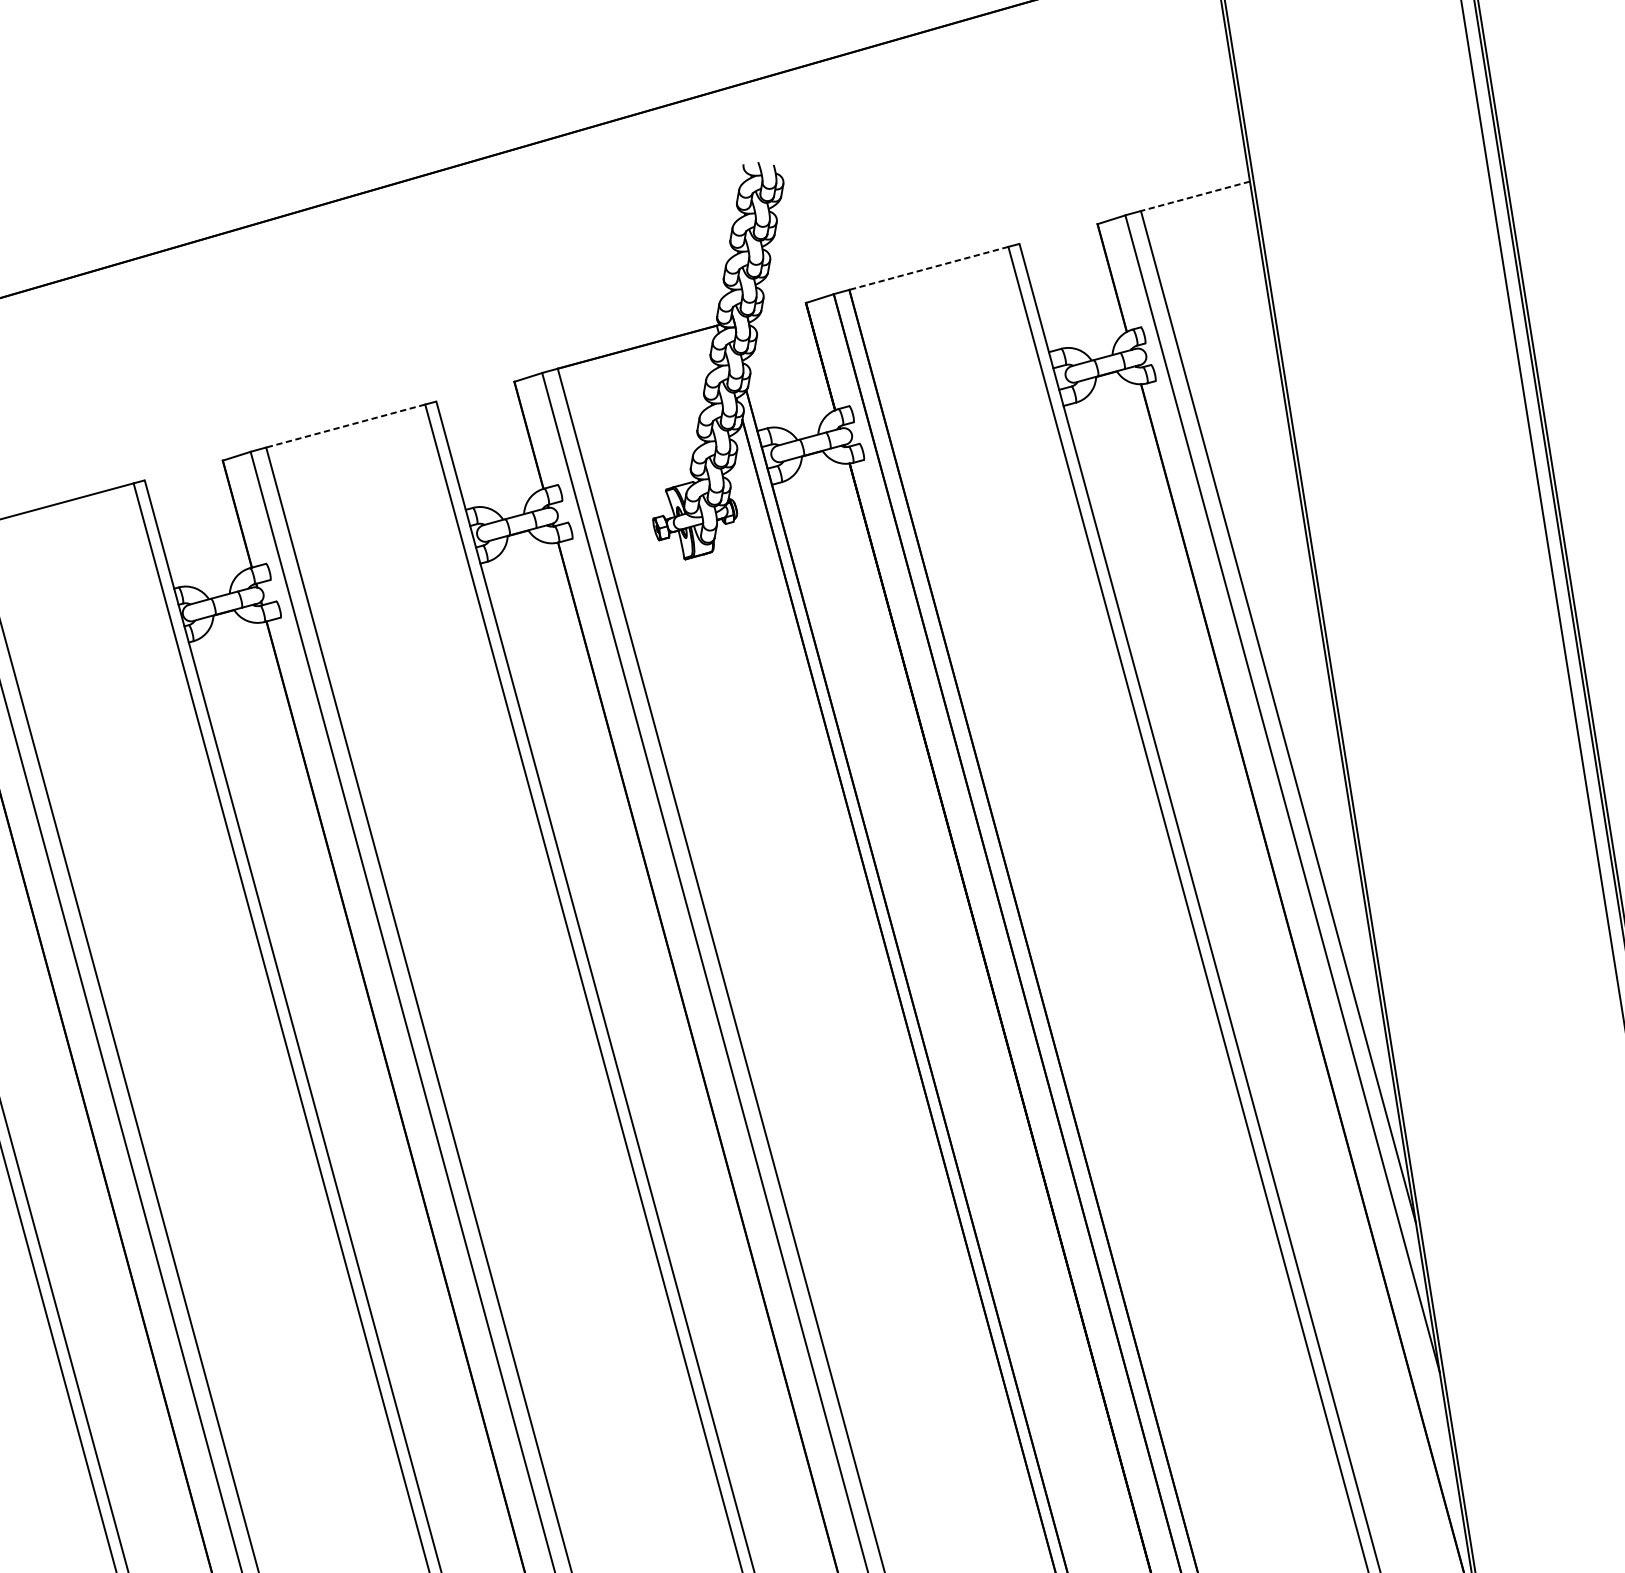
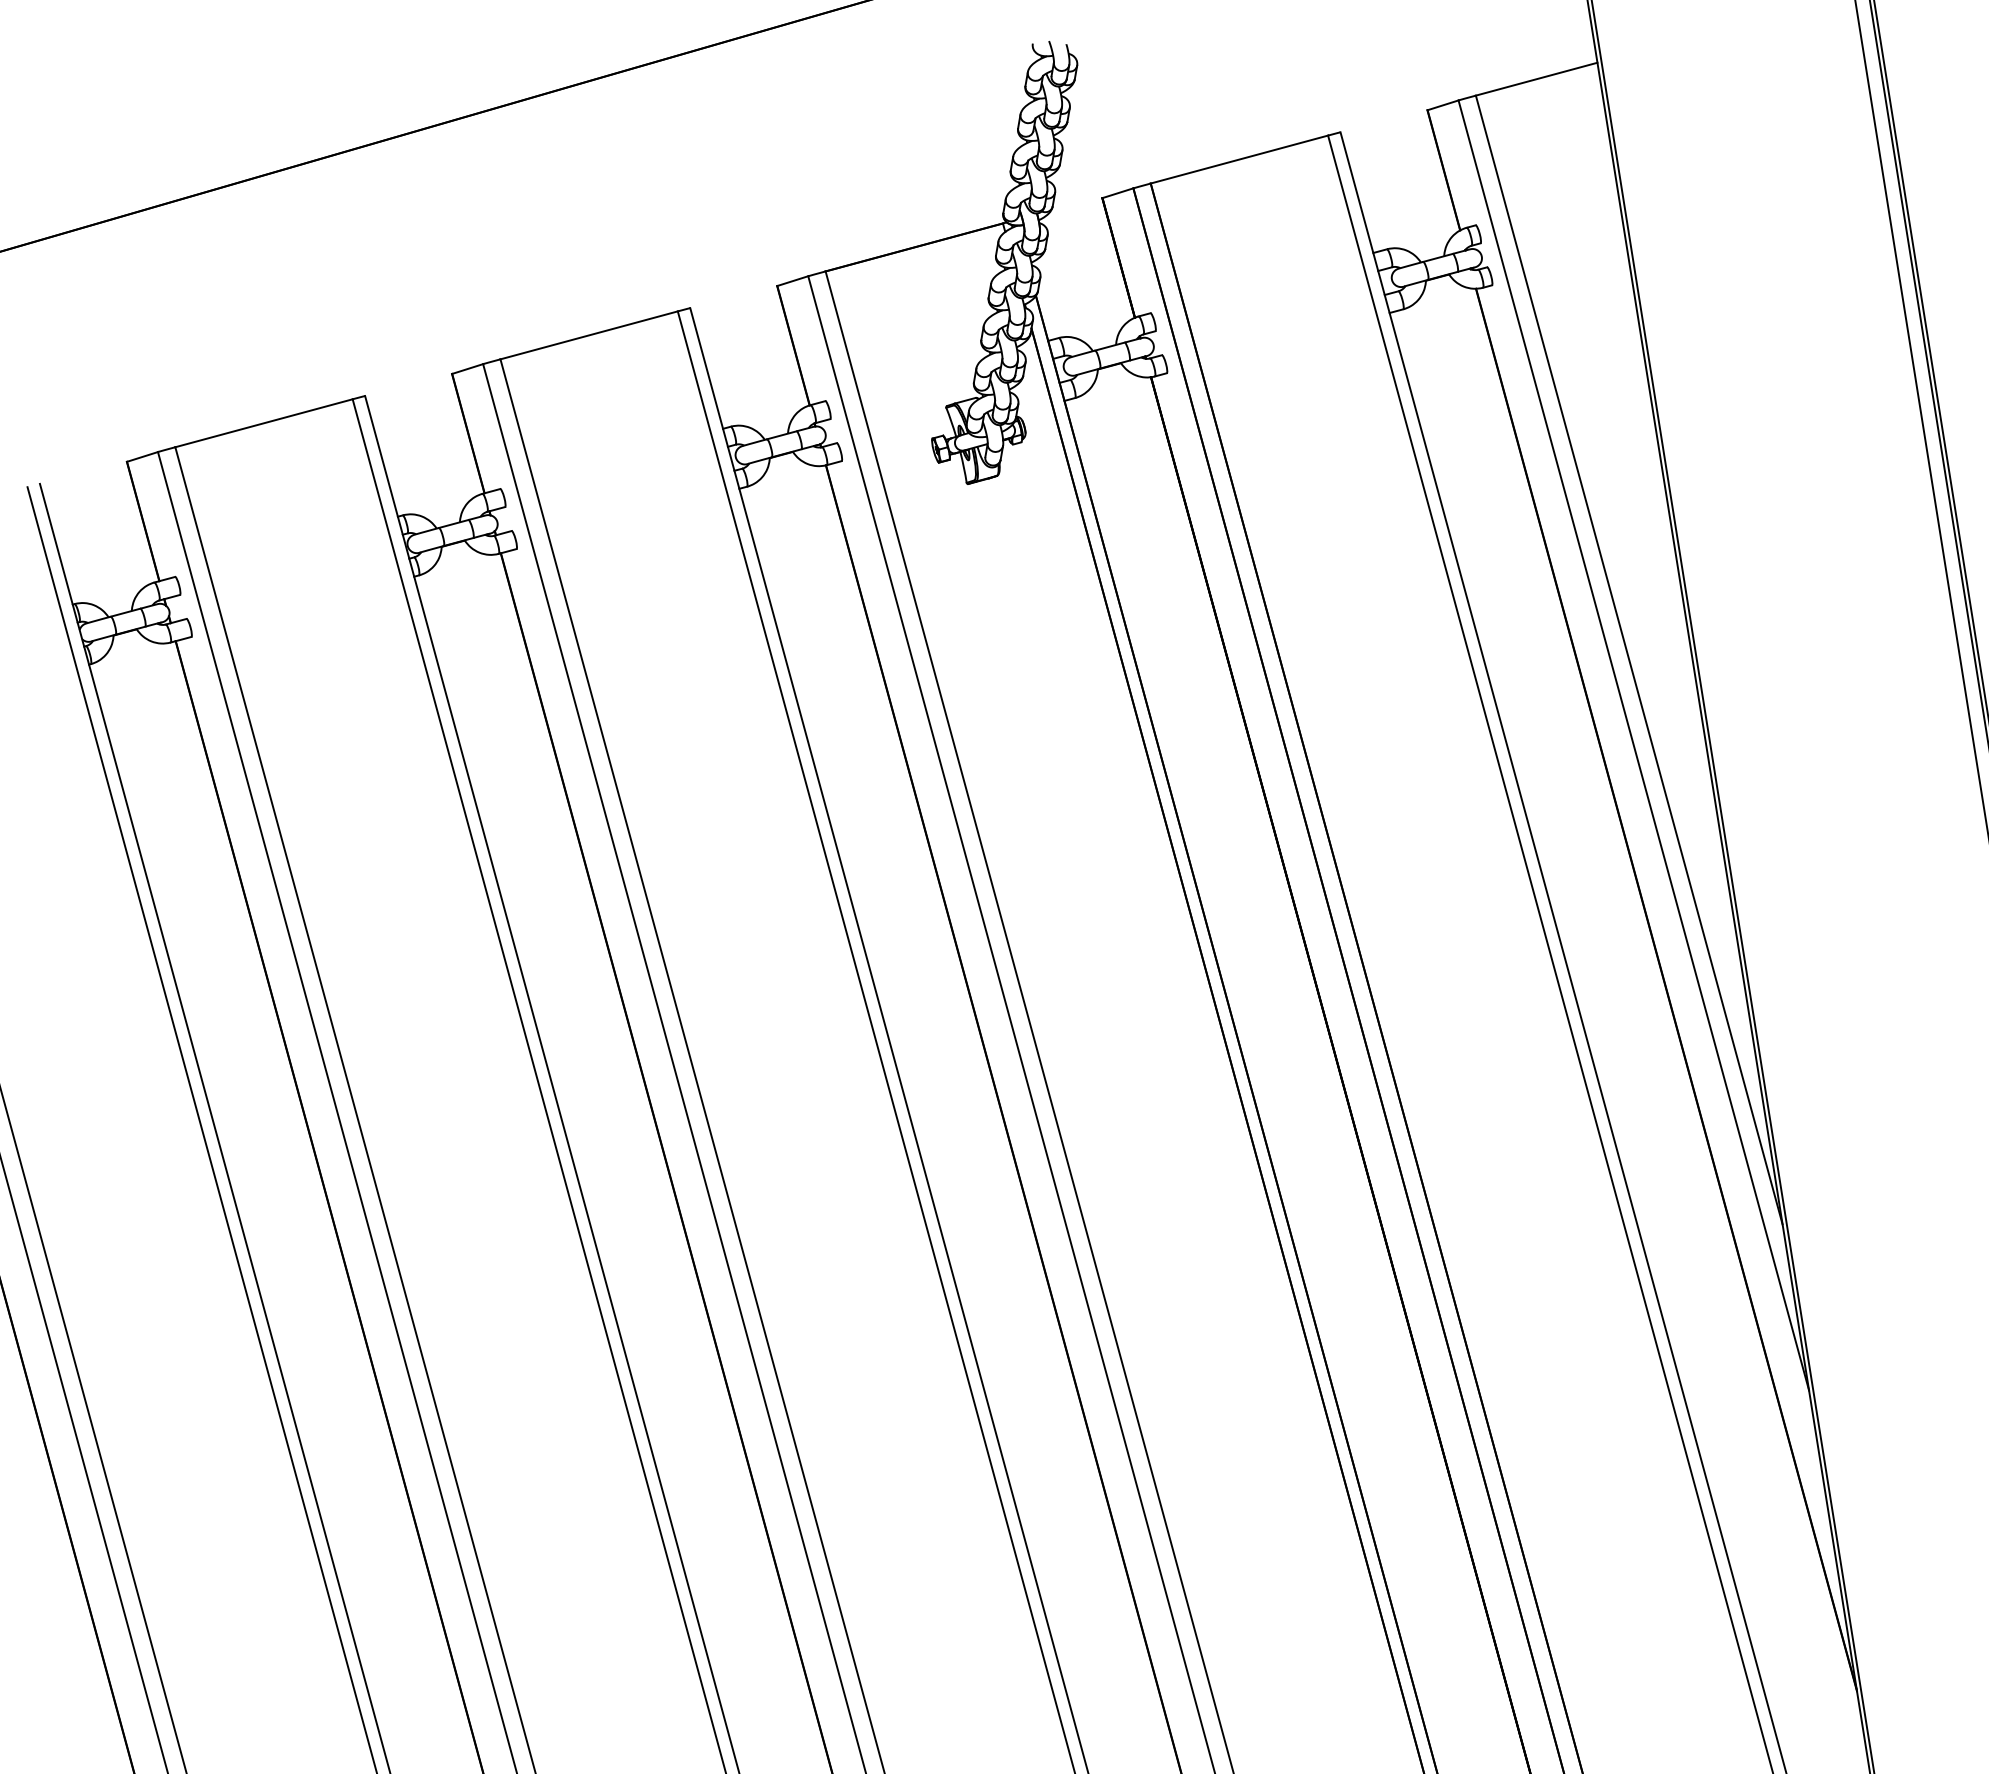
line: (1195, 196) -> (1536, 79), dashed -> solid
line: (928, 268) -> (1239, 159), dashed -> solid
line: (346, 426) -> (589, 335), dashed -> solid

